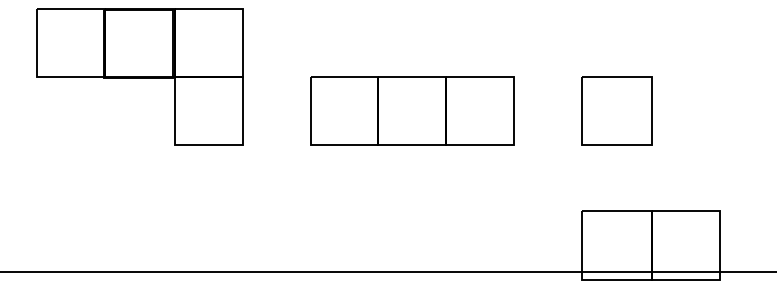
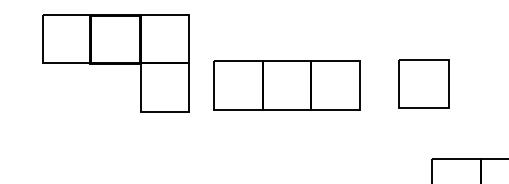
part: (412, 110) -> (287, 85), moved
part: (616, 110) -> (423, 83), moved

